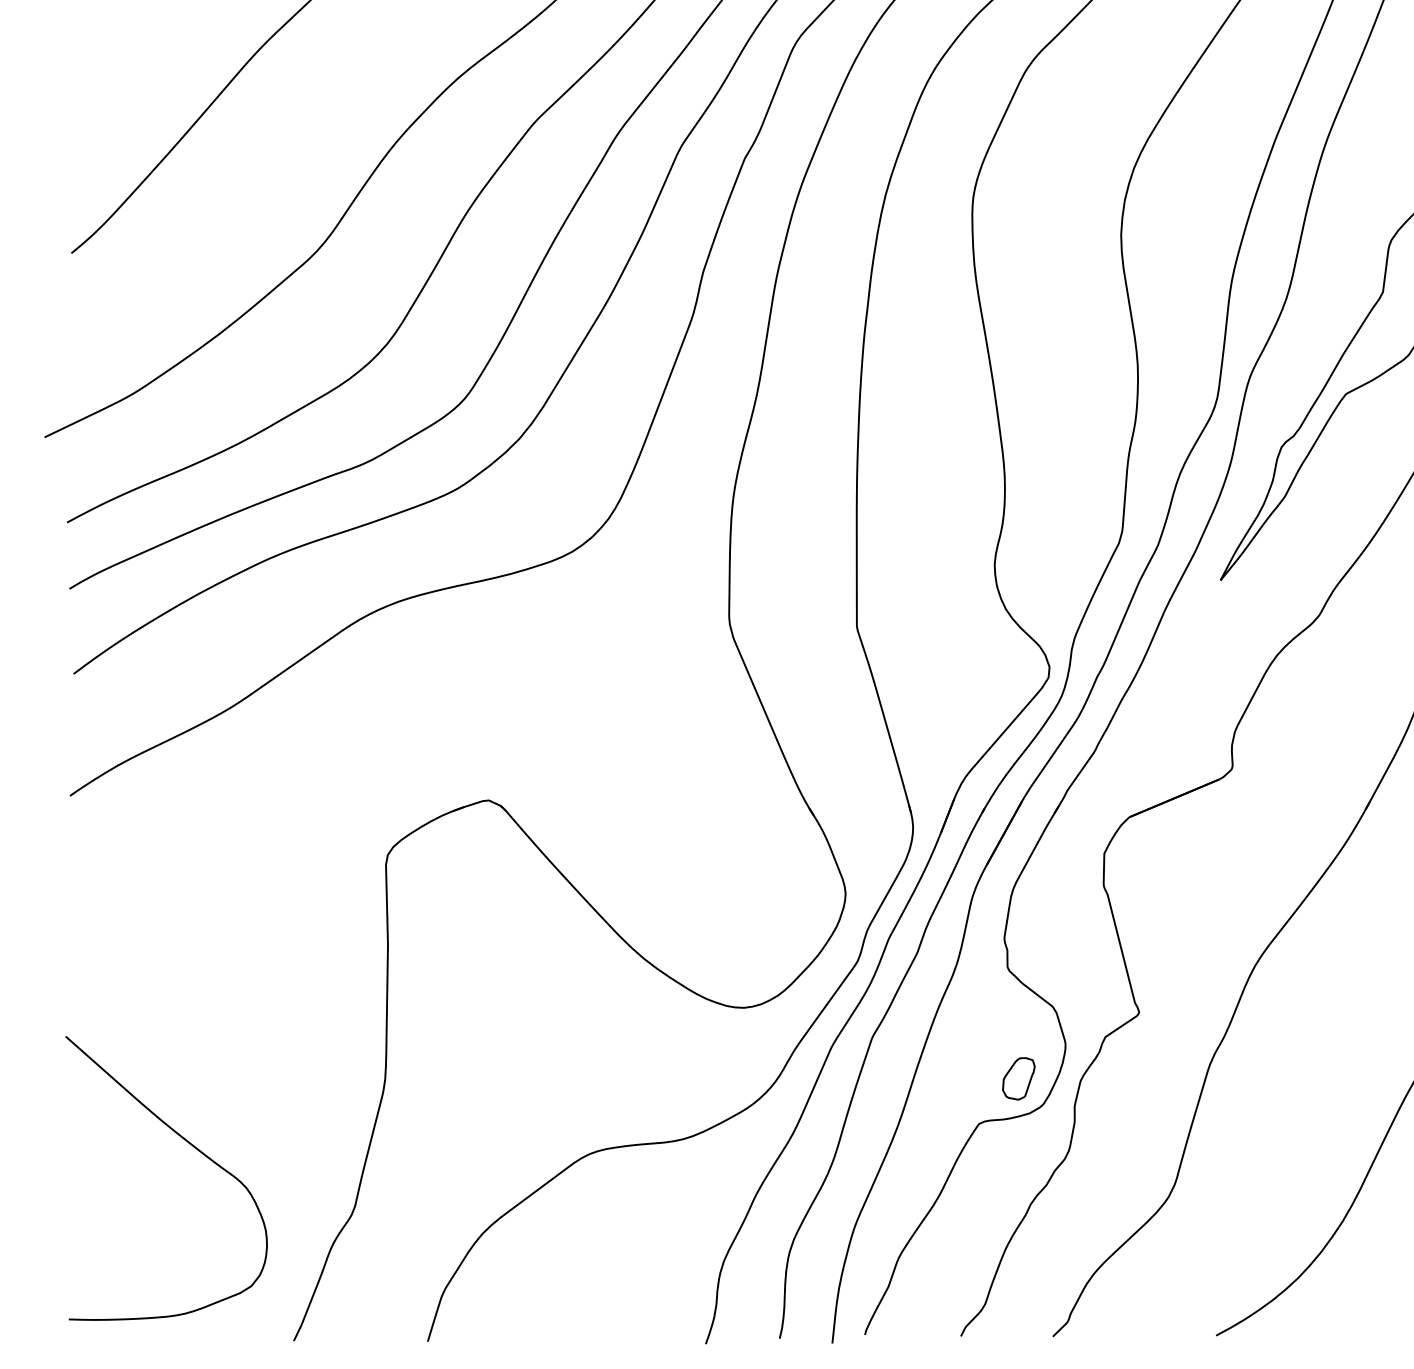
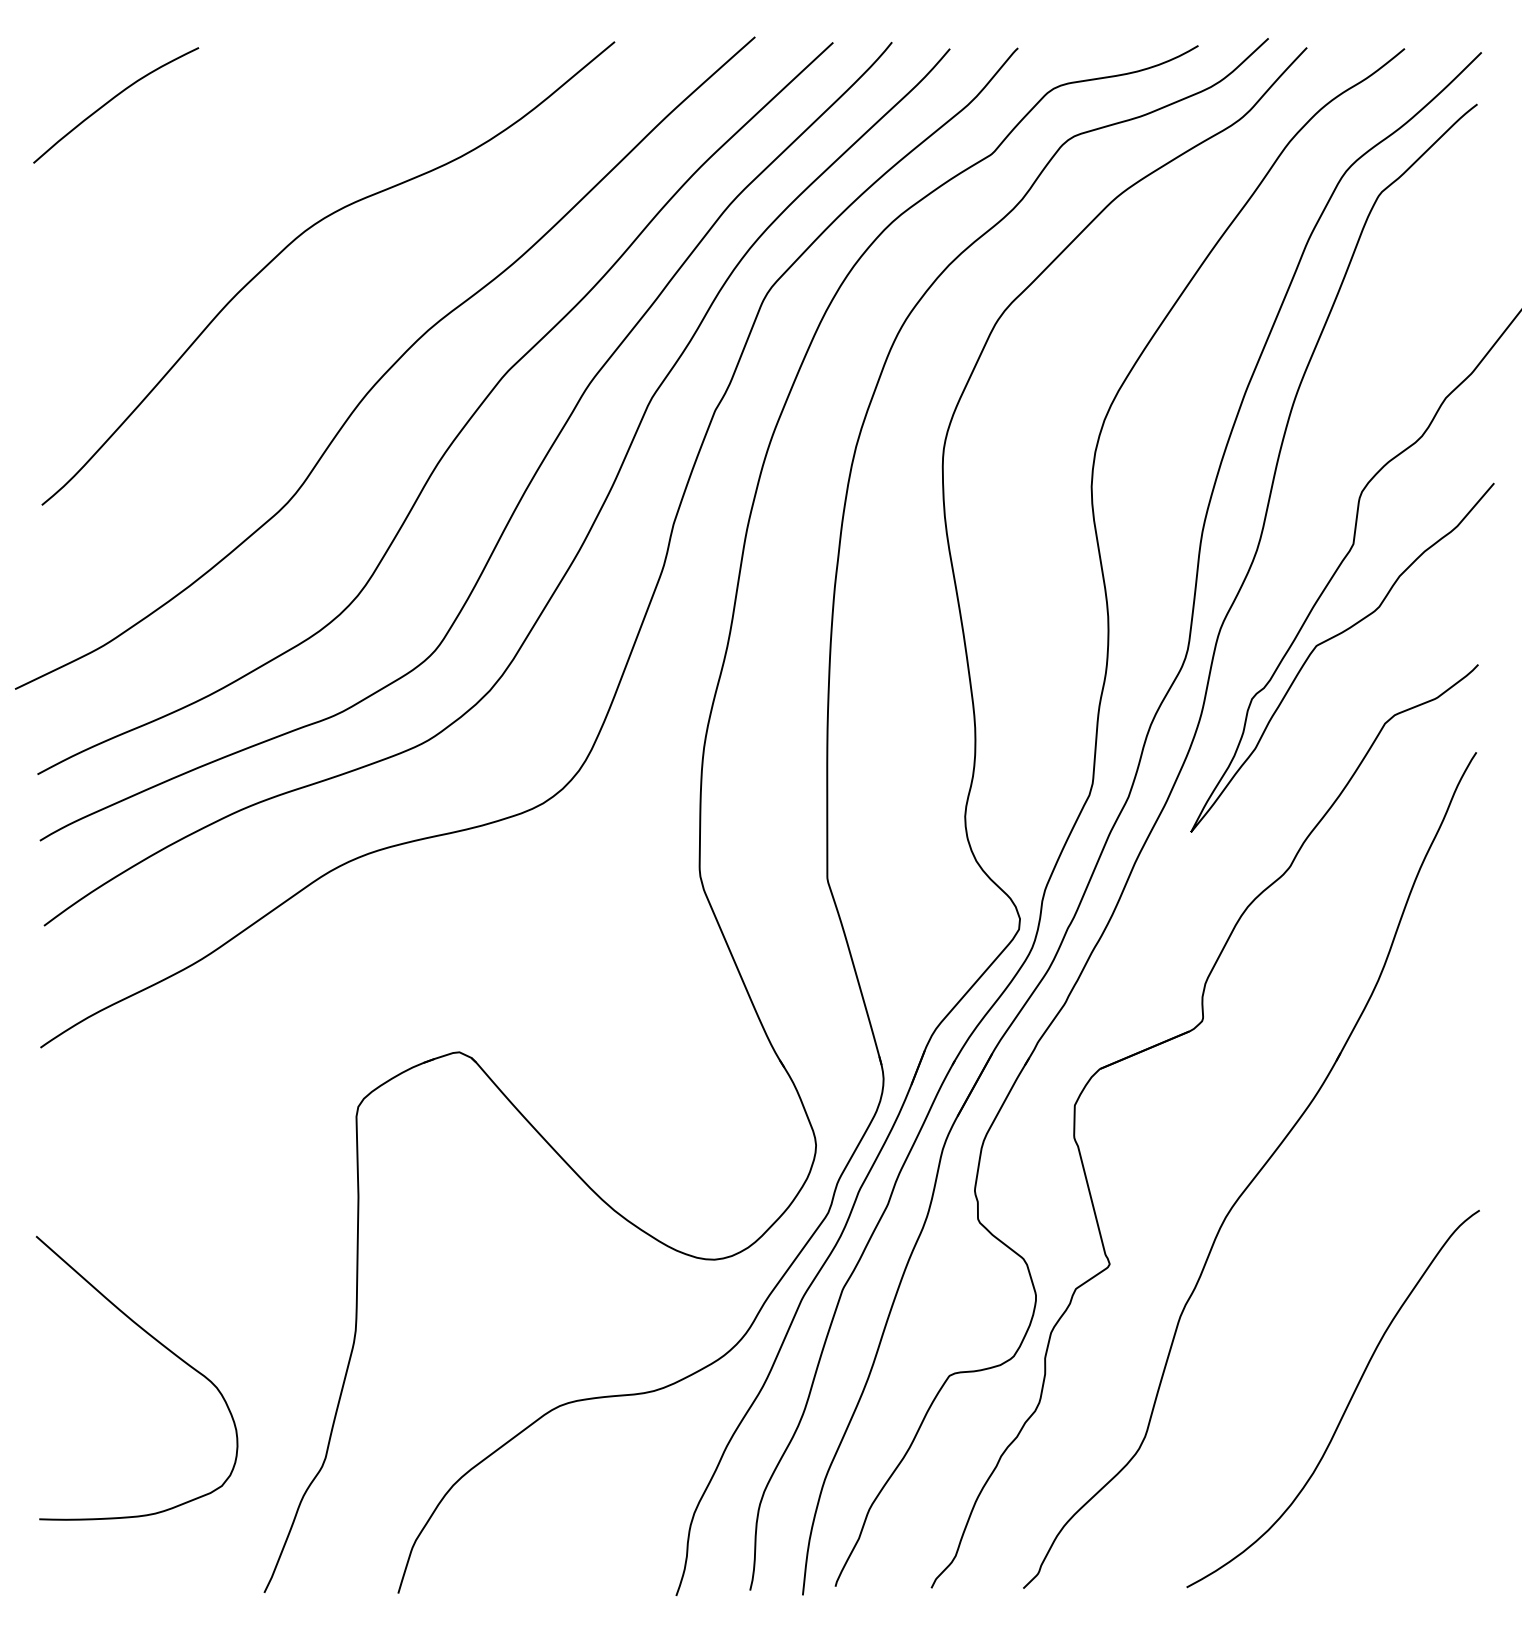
part: (1019, 1078) -> (989, 1330), removed
curve: (191, 1145) -> (161, 1345), moved

